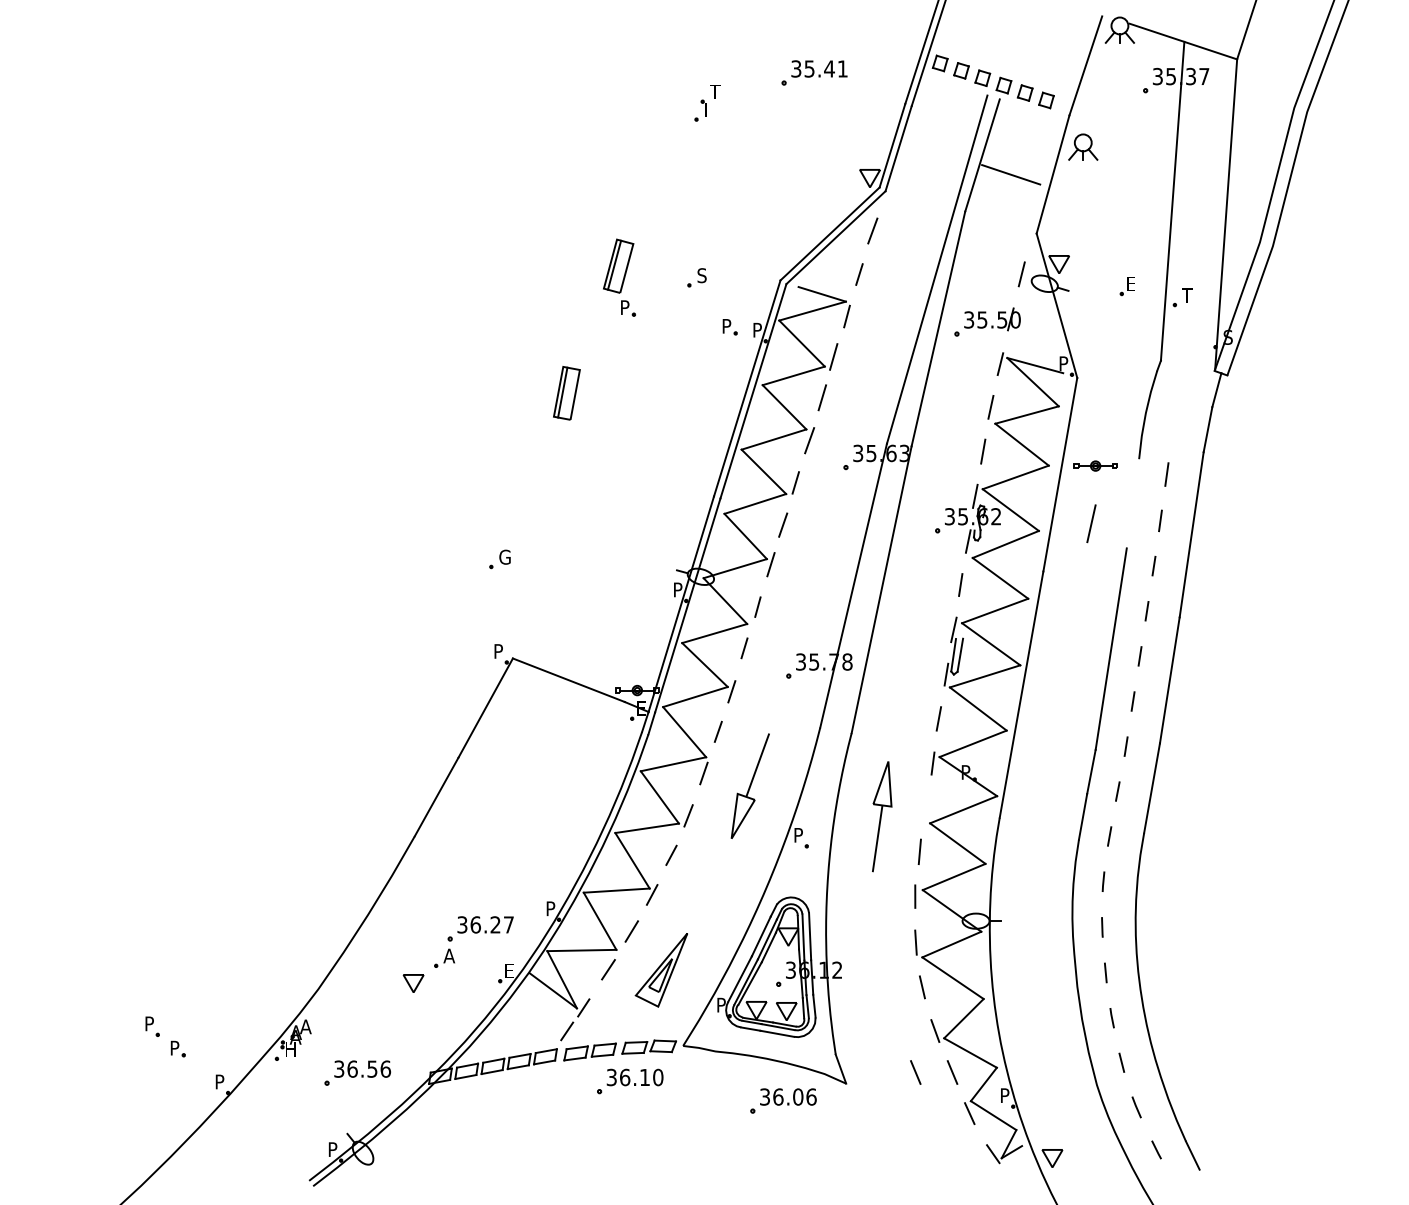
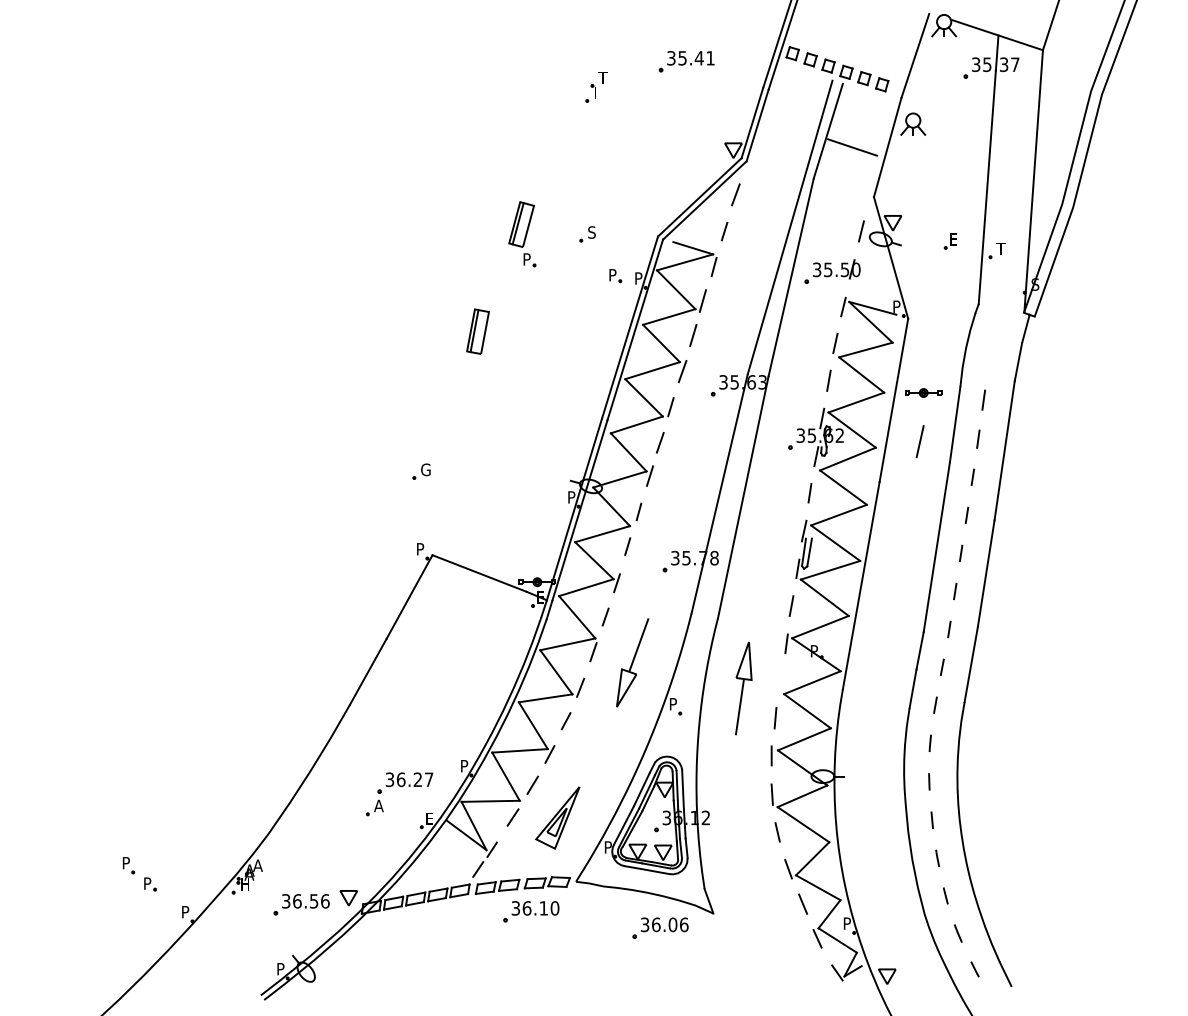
line: (1132, 503) -> (954, 424), added
part: (413, 983) -> (348, 898), moved
line: (915, 1071) -> (771, 903), removed

